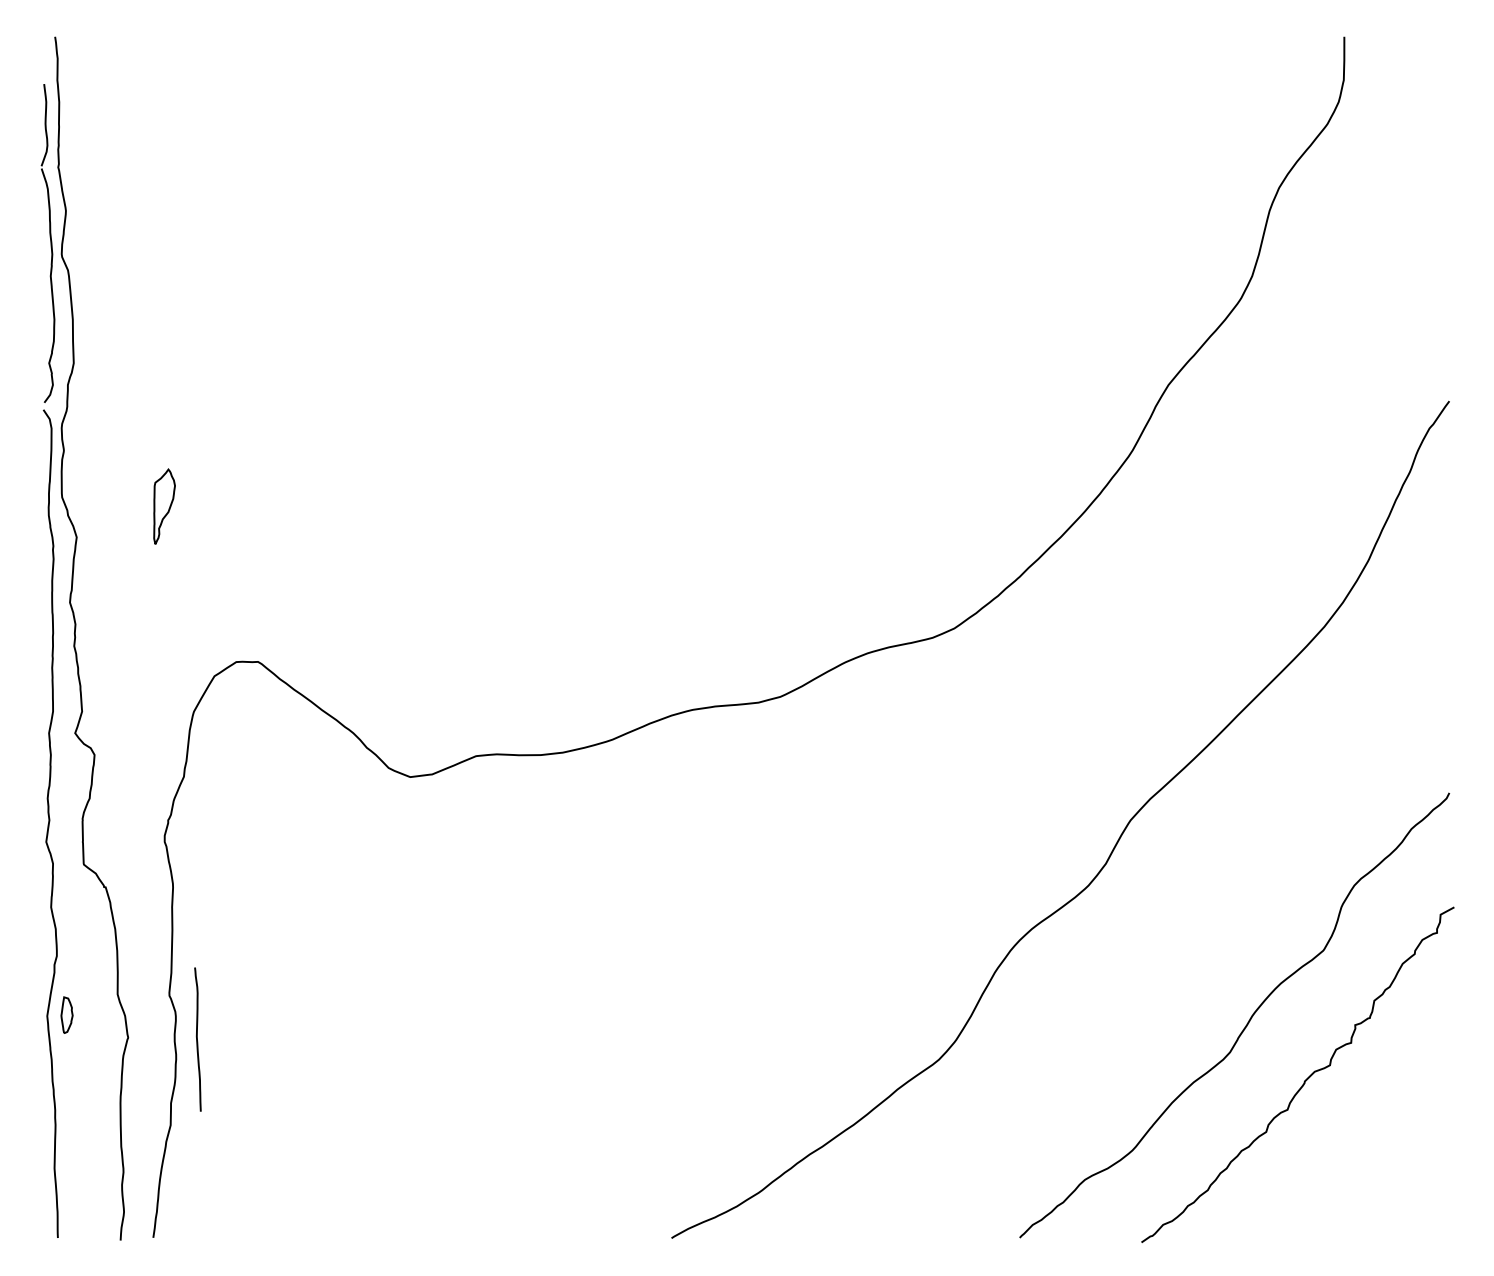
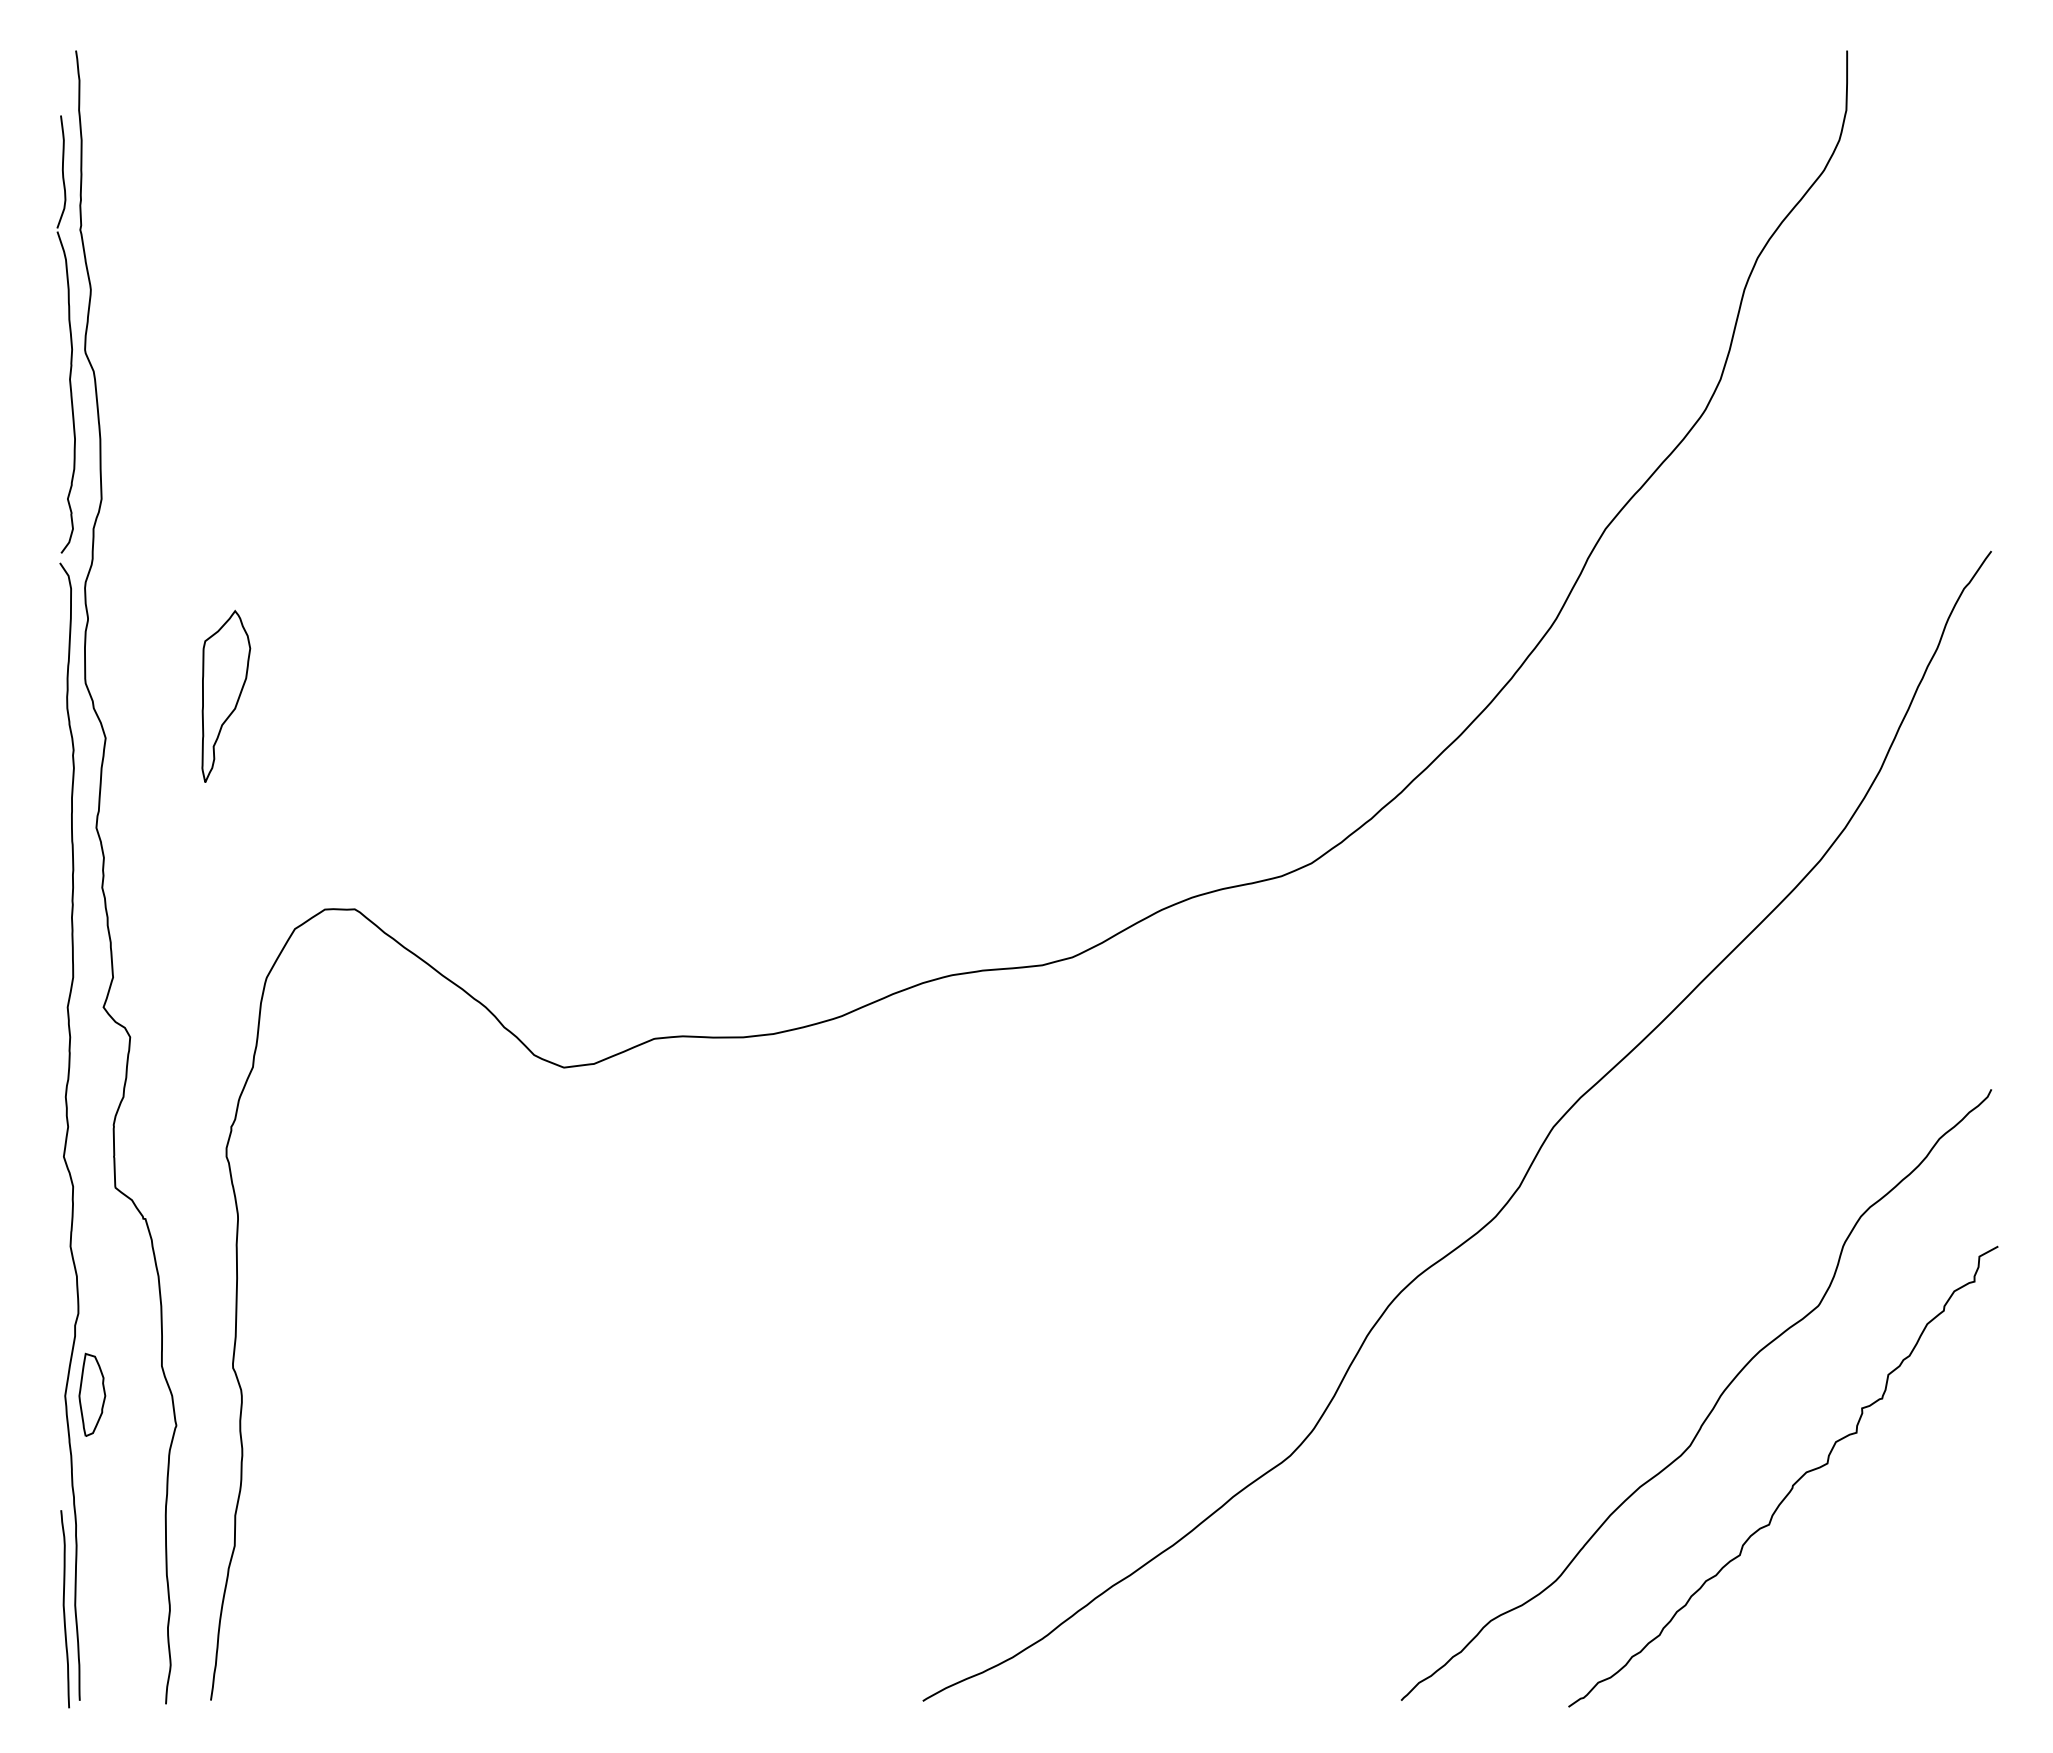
part: (164, 506) -> (226, 695), size x1.67
part: (67, 1015) -> (92, 1394), size x1.67
curve: (197, 1039) -> (64, 1609), moved

